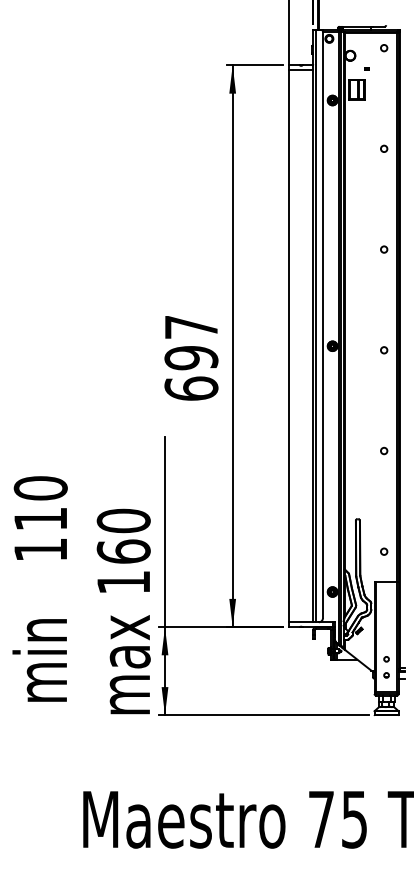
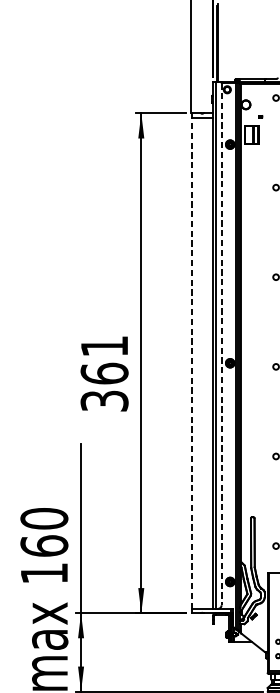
line: (322, 325) -> (221, 344), solid -> dashed
line: (289, 346) -> (191, 363), solid -> dashed
text: (191, 358) -> (104, 374), 697 -> 361

